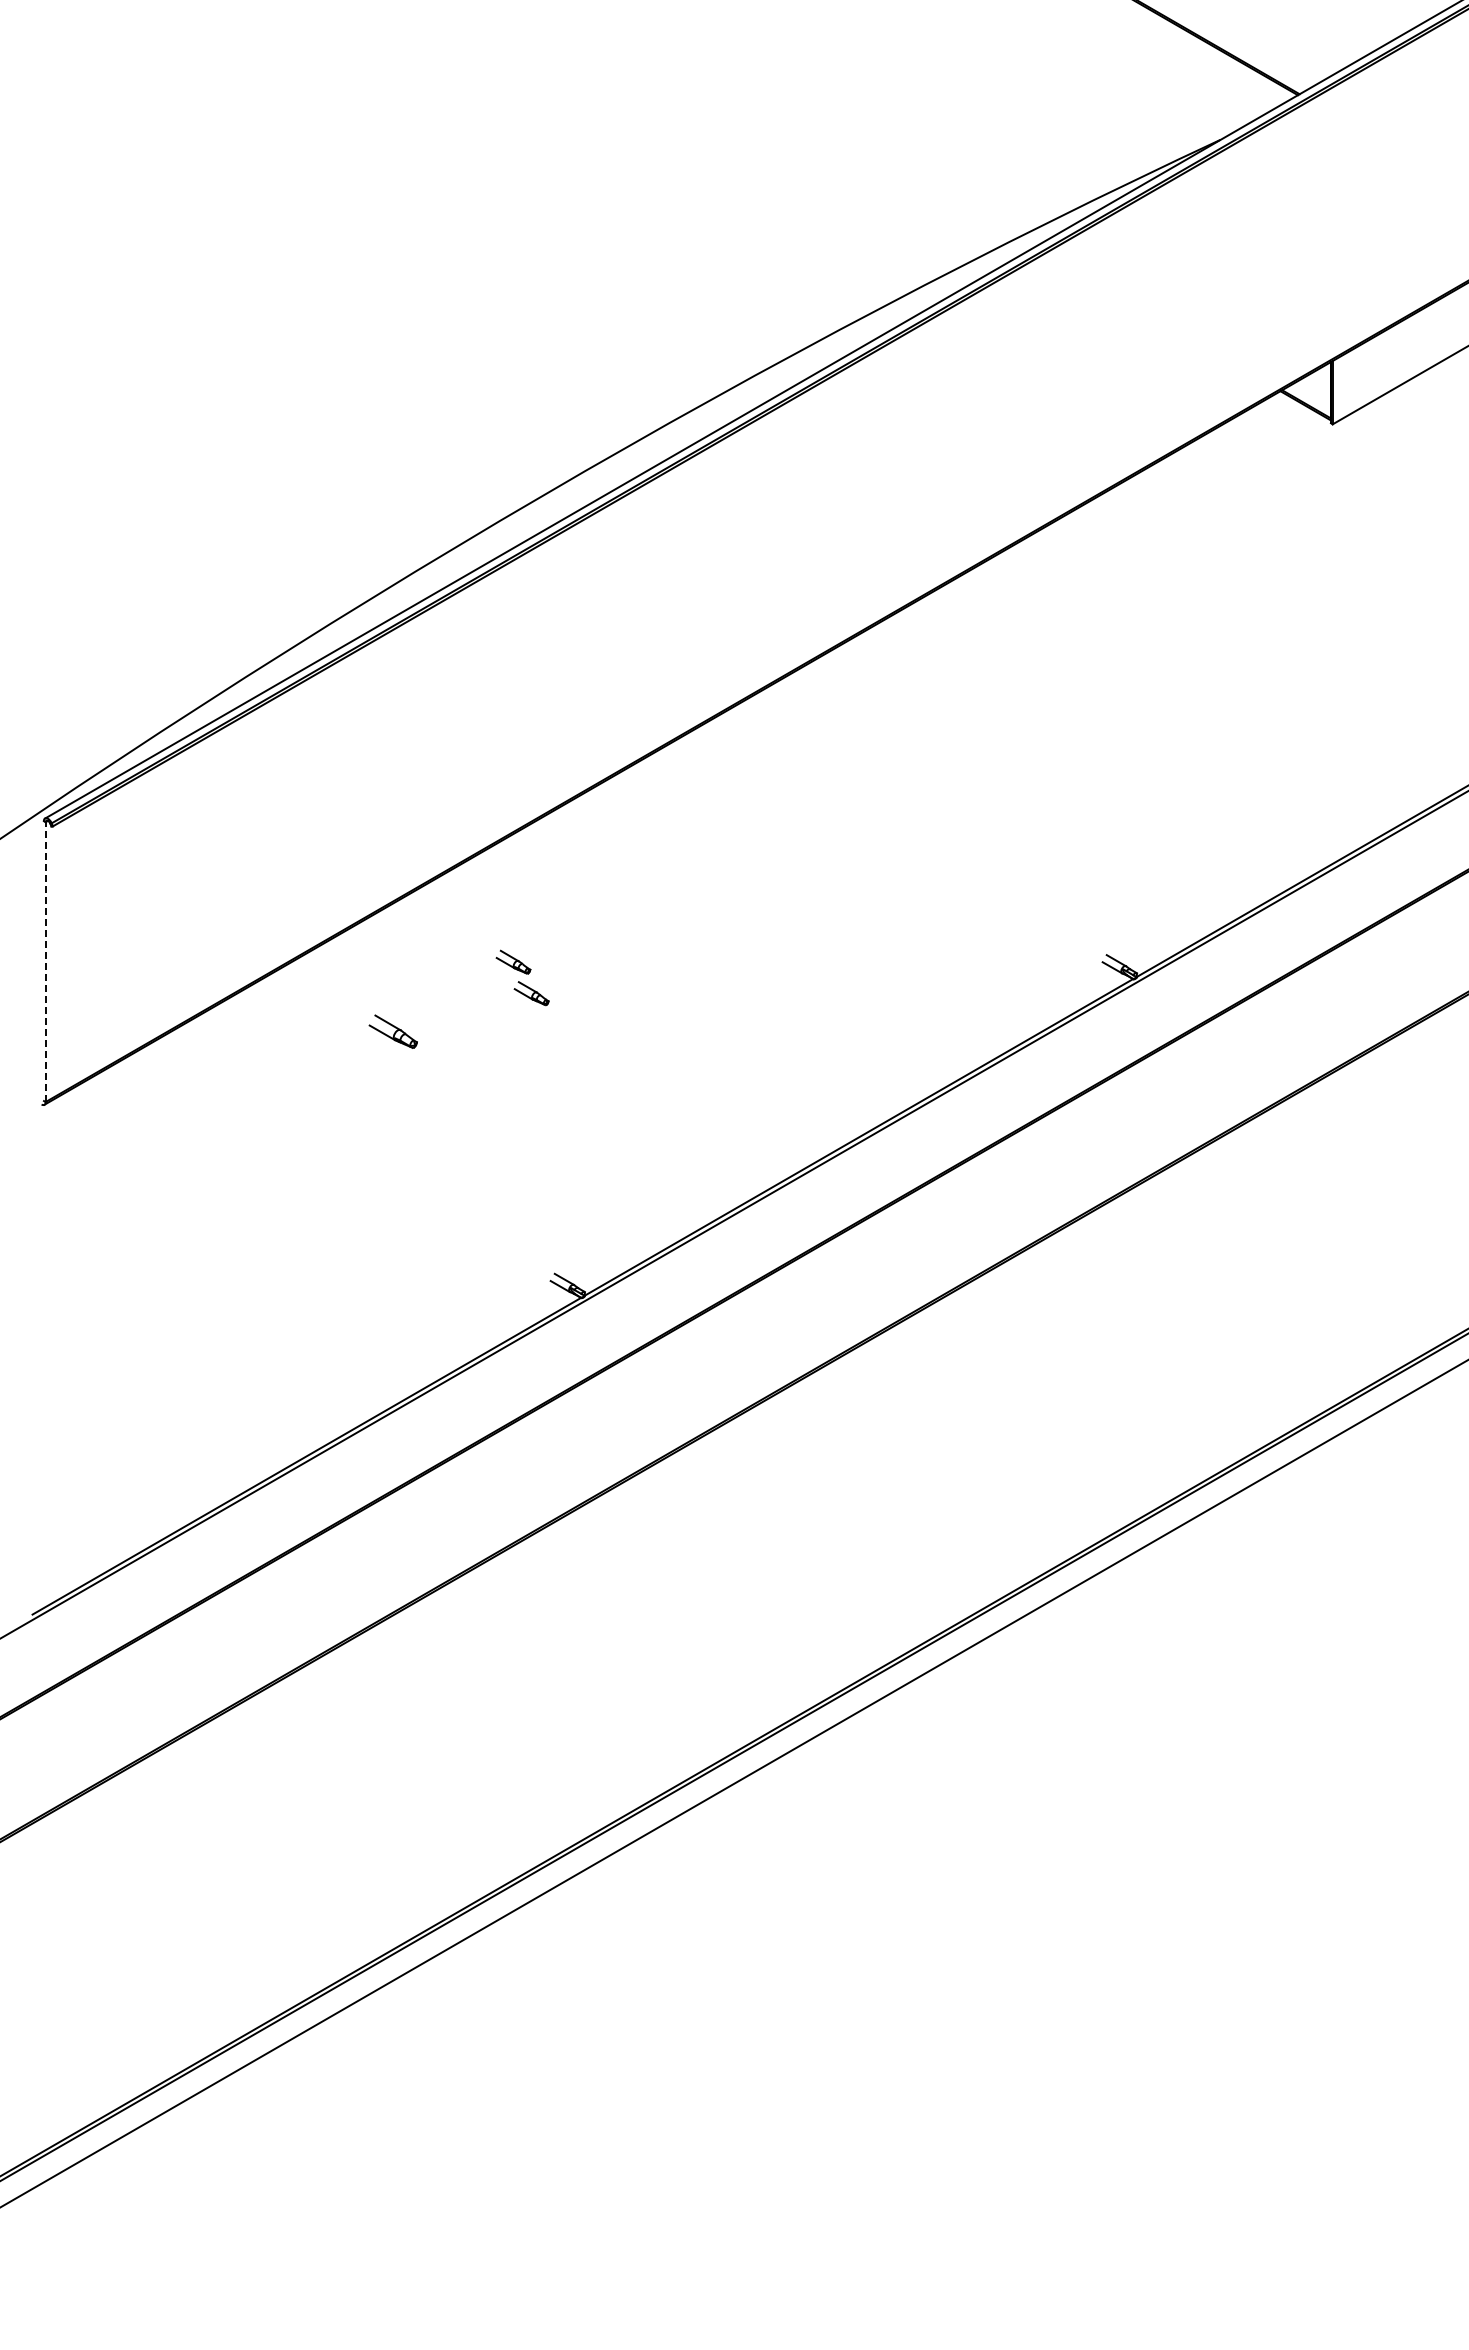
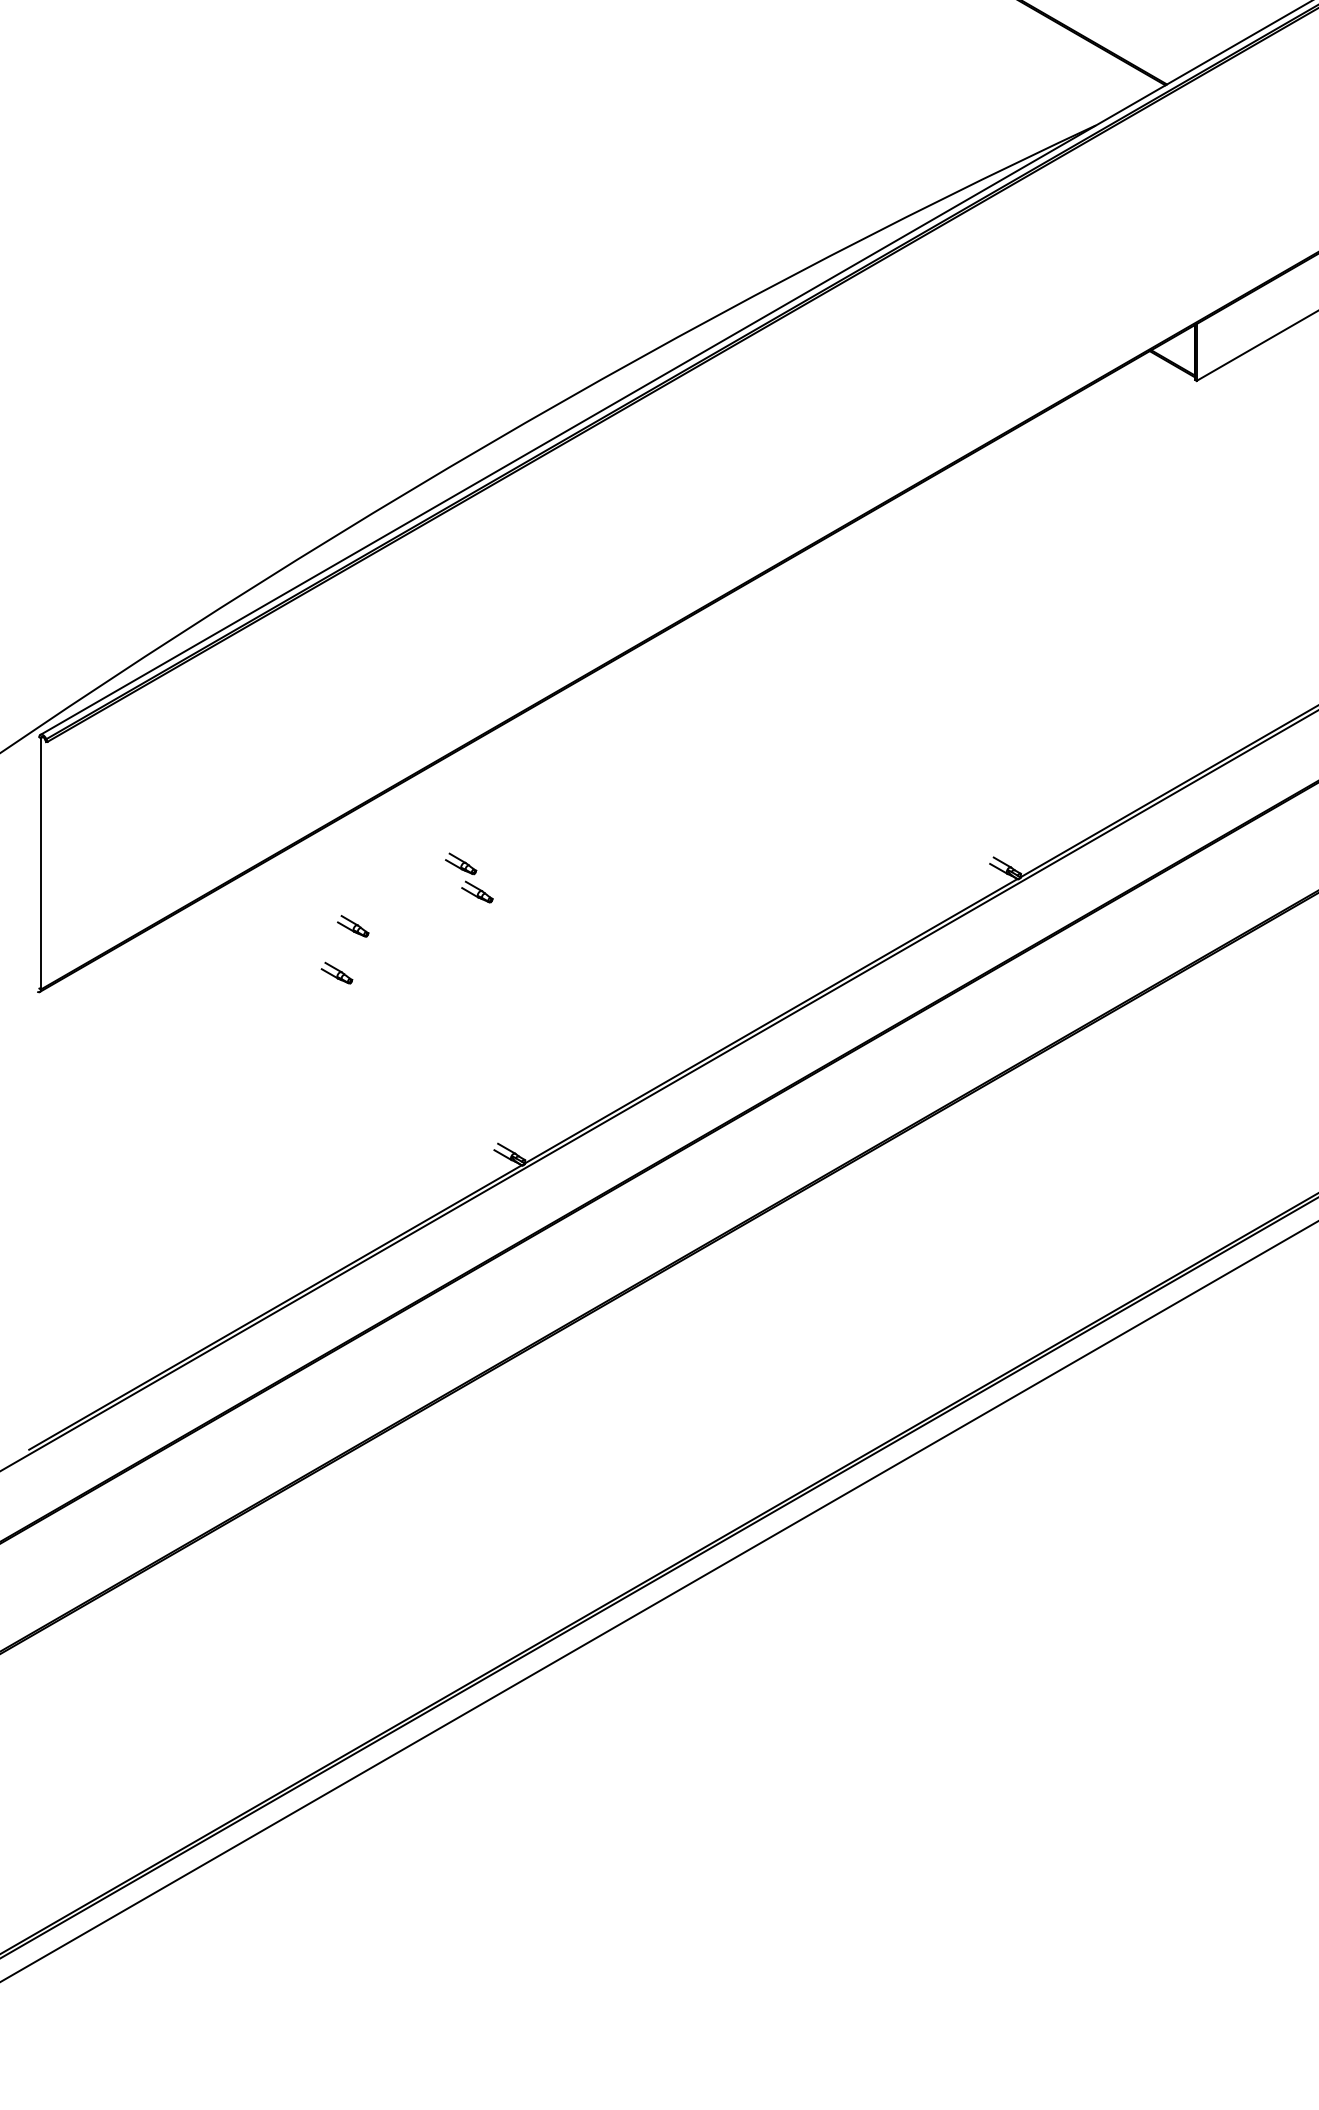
line: (45, 962) -> (40, 864), dashed -> solid
part: (393, 1031) -> (353, 926), size x0.71
part: (375, 1083) -> (337, 972), added

